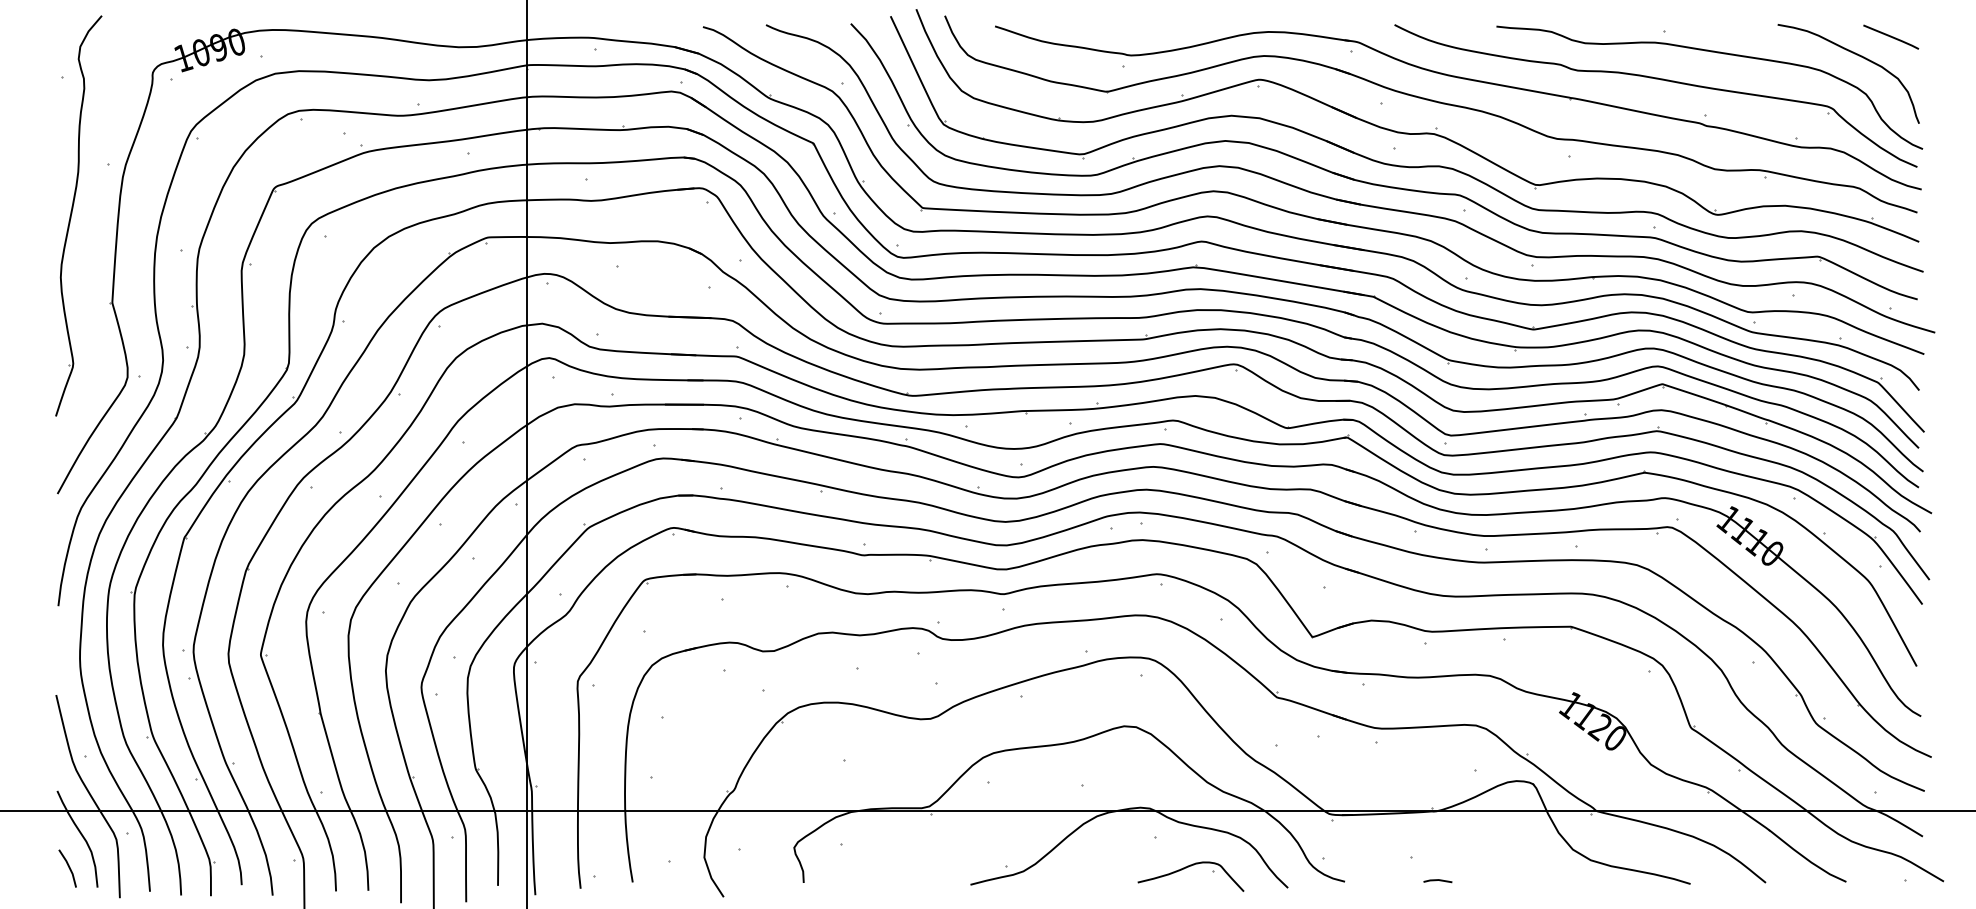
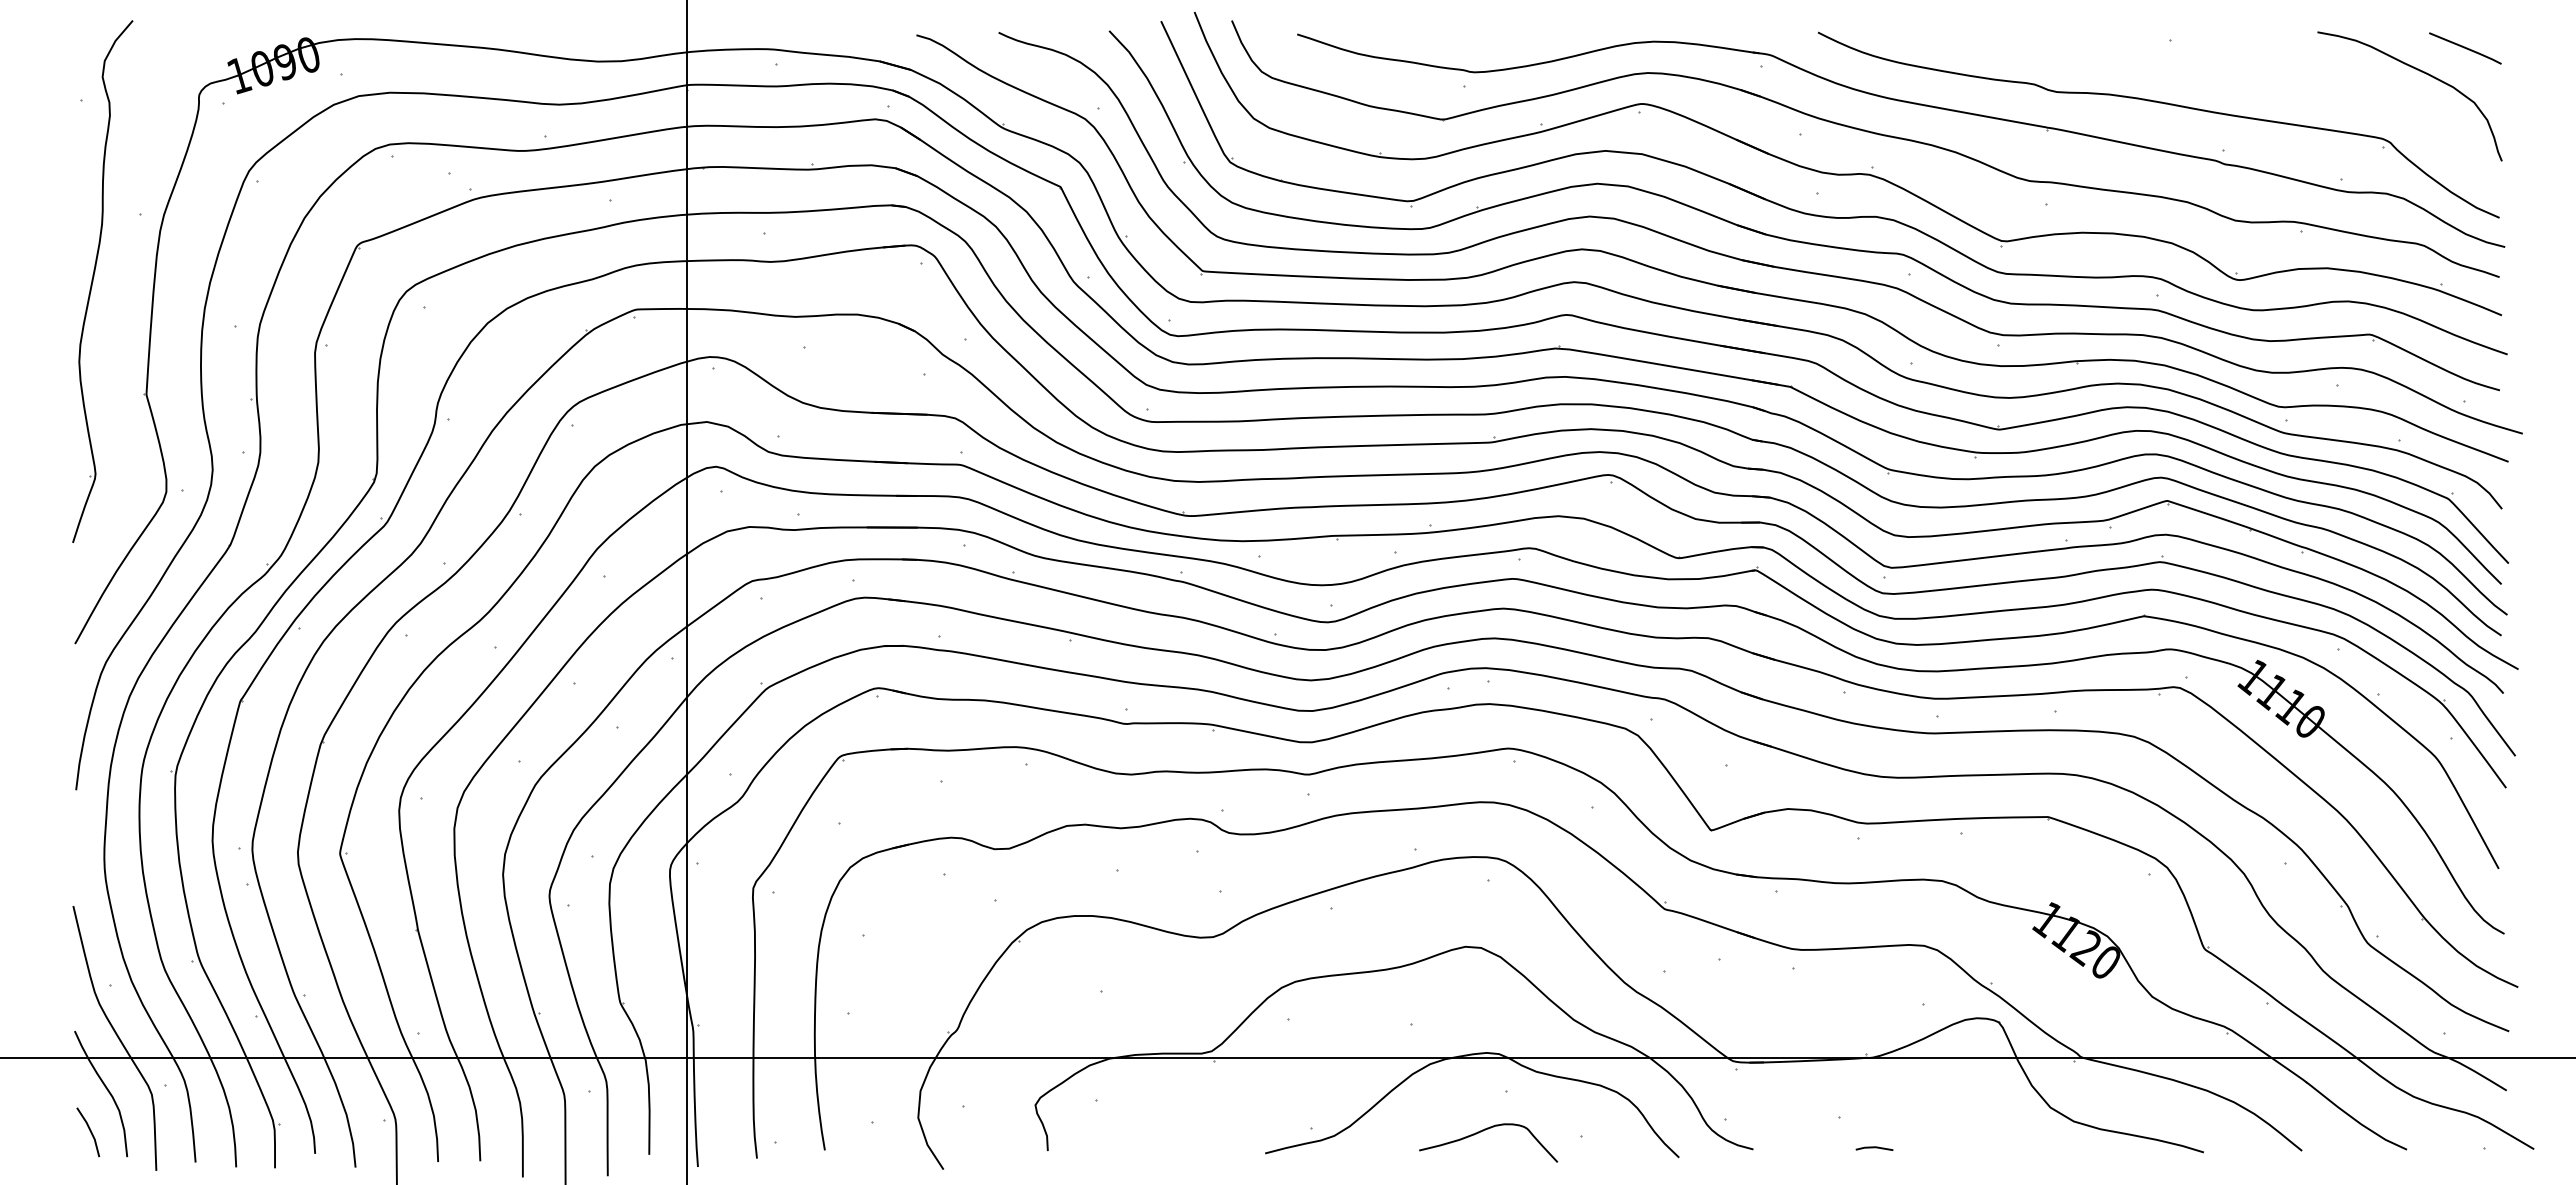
curve: (1713, 52) -> (2233, 68), removed
curve: (1187, 867) -> (1483, 1131), moved

